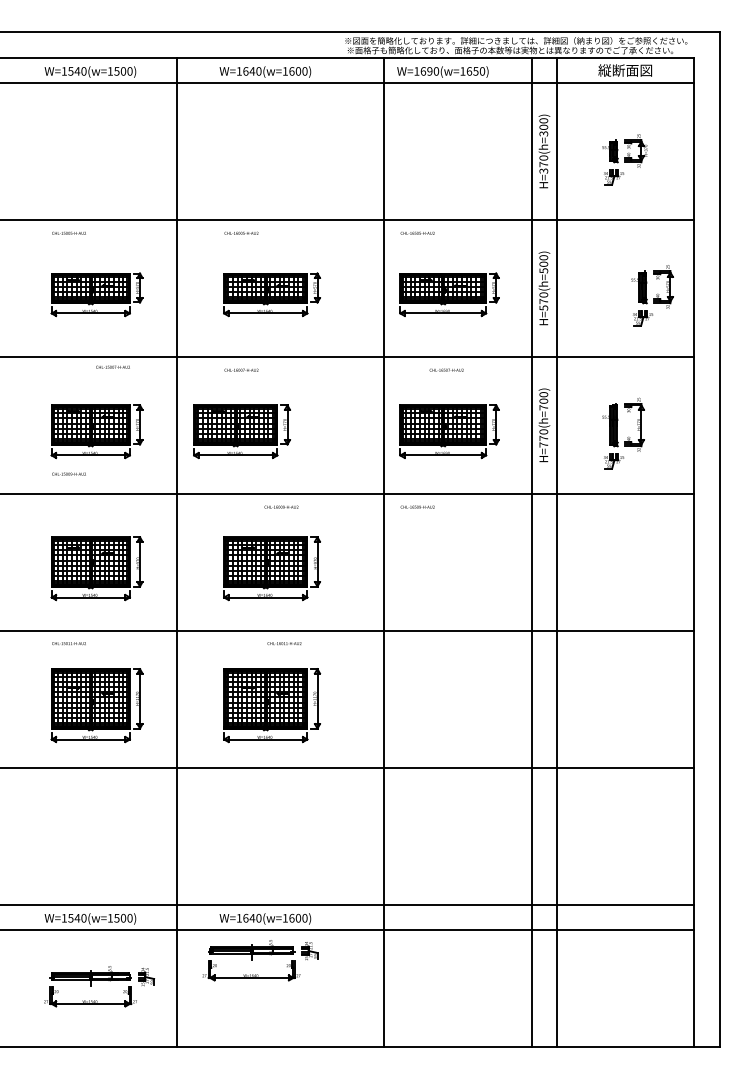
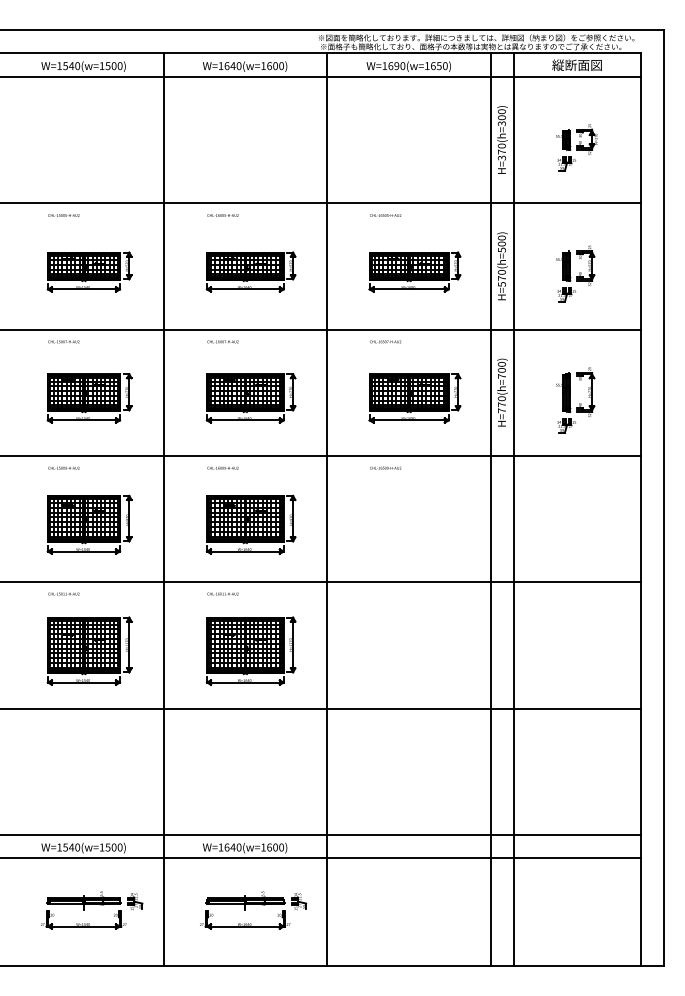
part: (652, 295) -> (575, 273), moved
text: (112, 366) -> (63, 341), moved
text: (446, 369) -> (385, 341), moved
part: (241, 431) -> (250, 398), moved
text: (68, 473) -> (63, 467), moved
text: (281, 506) -> (223, 467), moved
line: (383, 551) -> (327, 509), moved
text: (284, 643) -> (223, 593), moved
part: (260, 960) -> (253, 910), moved

